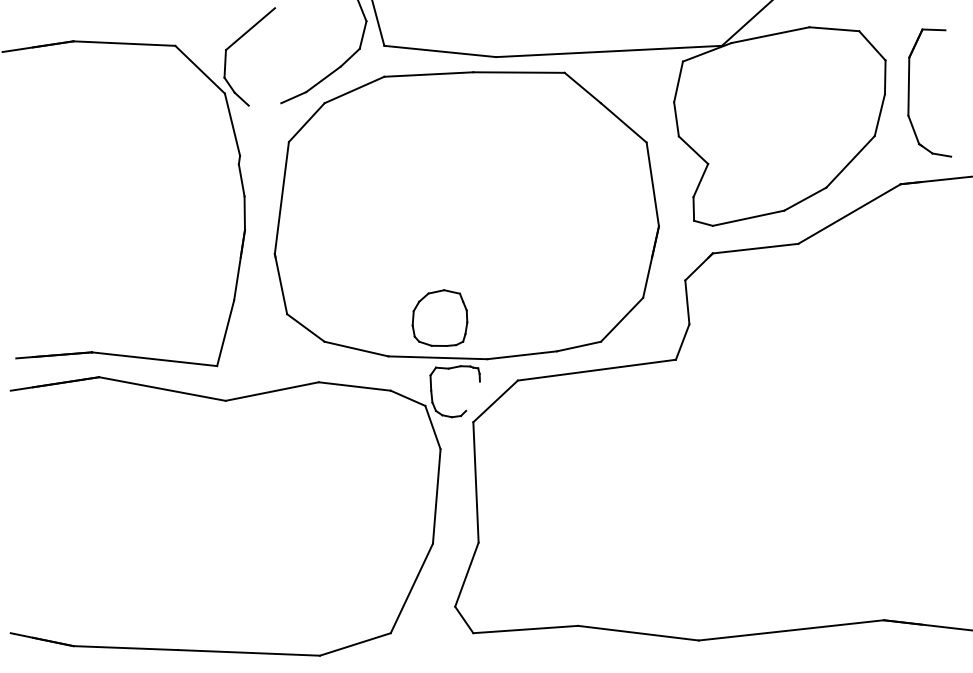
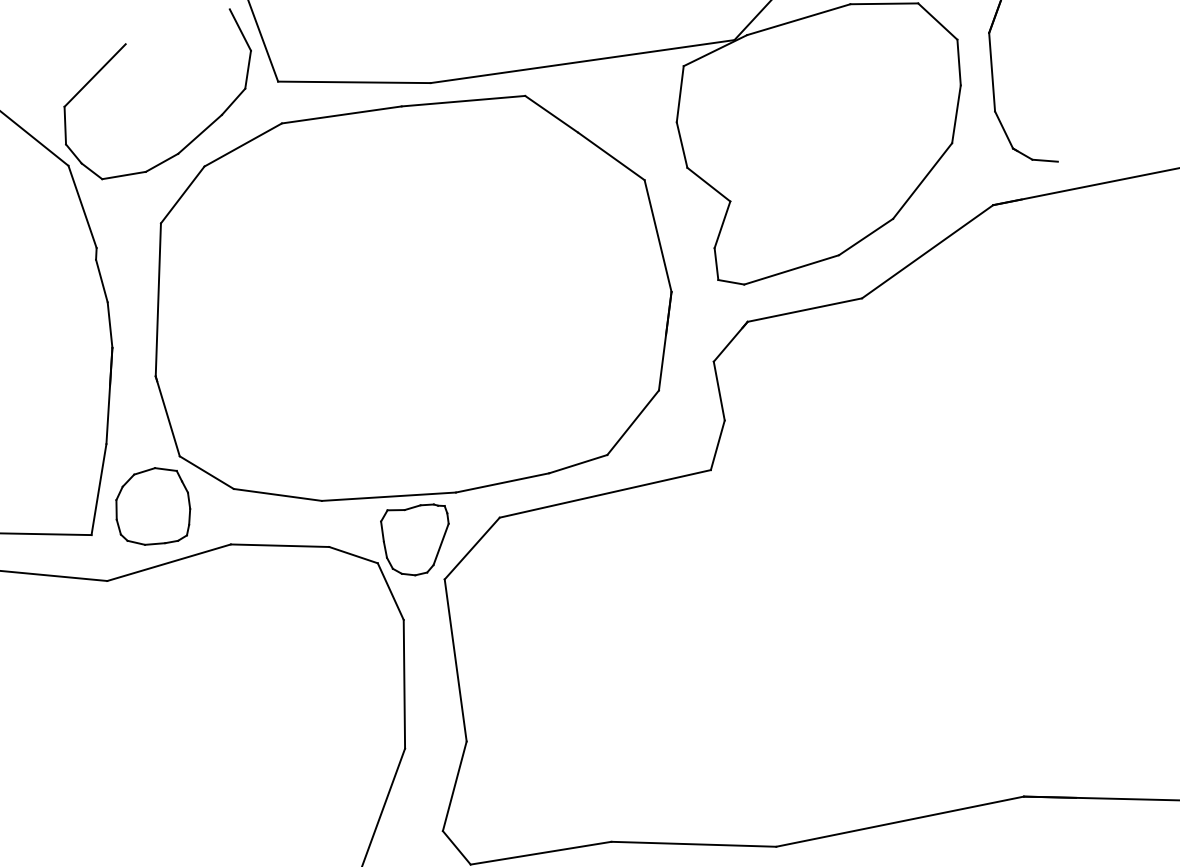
line: (264, 104) -> (123, 175), added
part: (439, 317) -> (152, 505), moved
line: (472, 395) -> (440, 543), added

